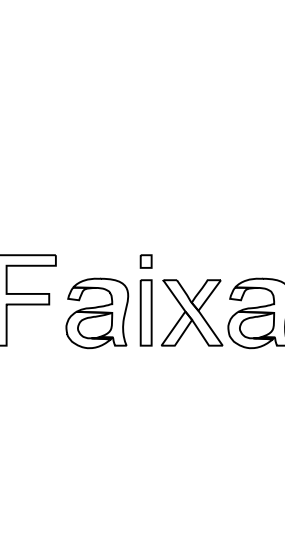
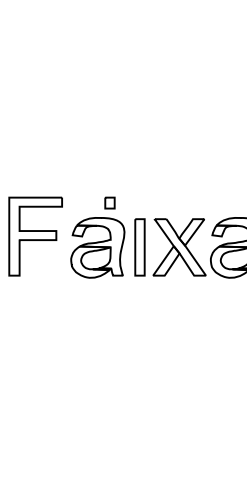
part: (145, 260) -> (109, 202), moved

